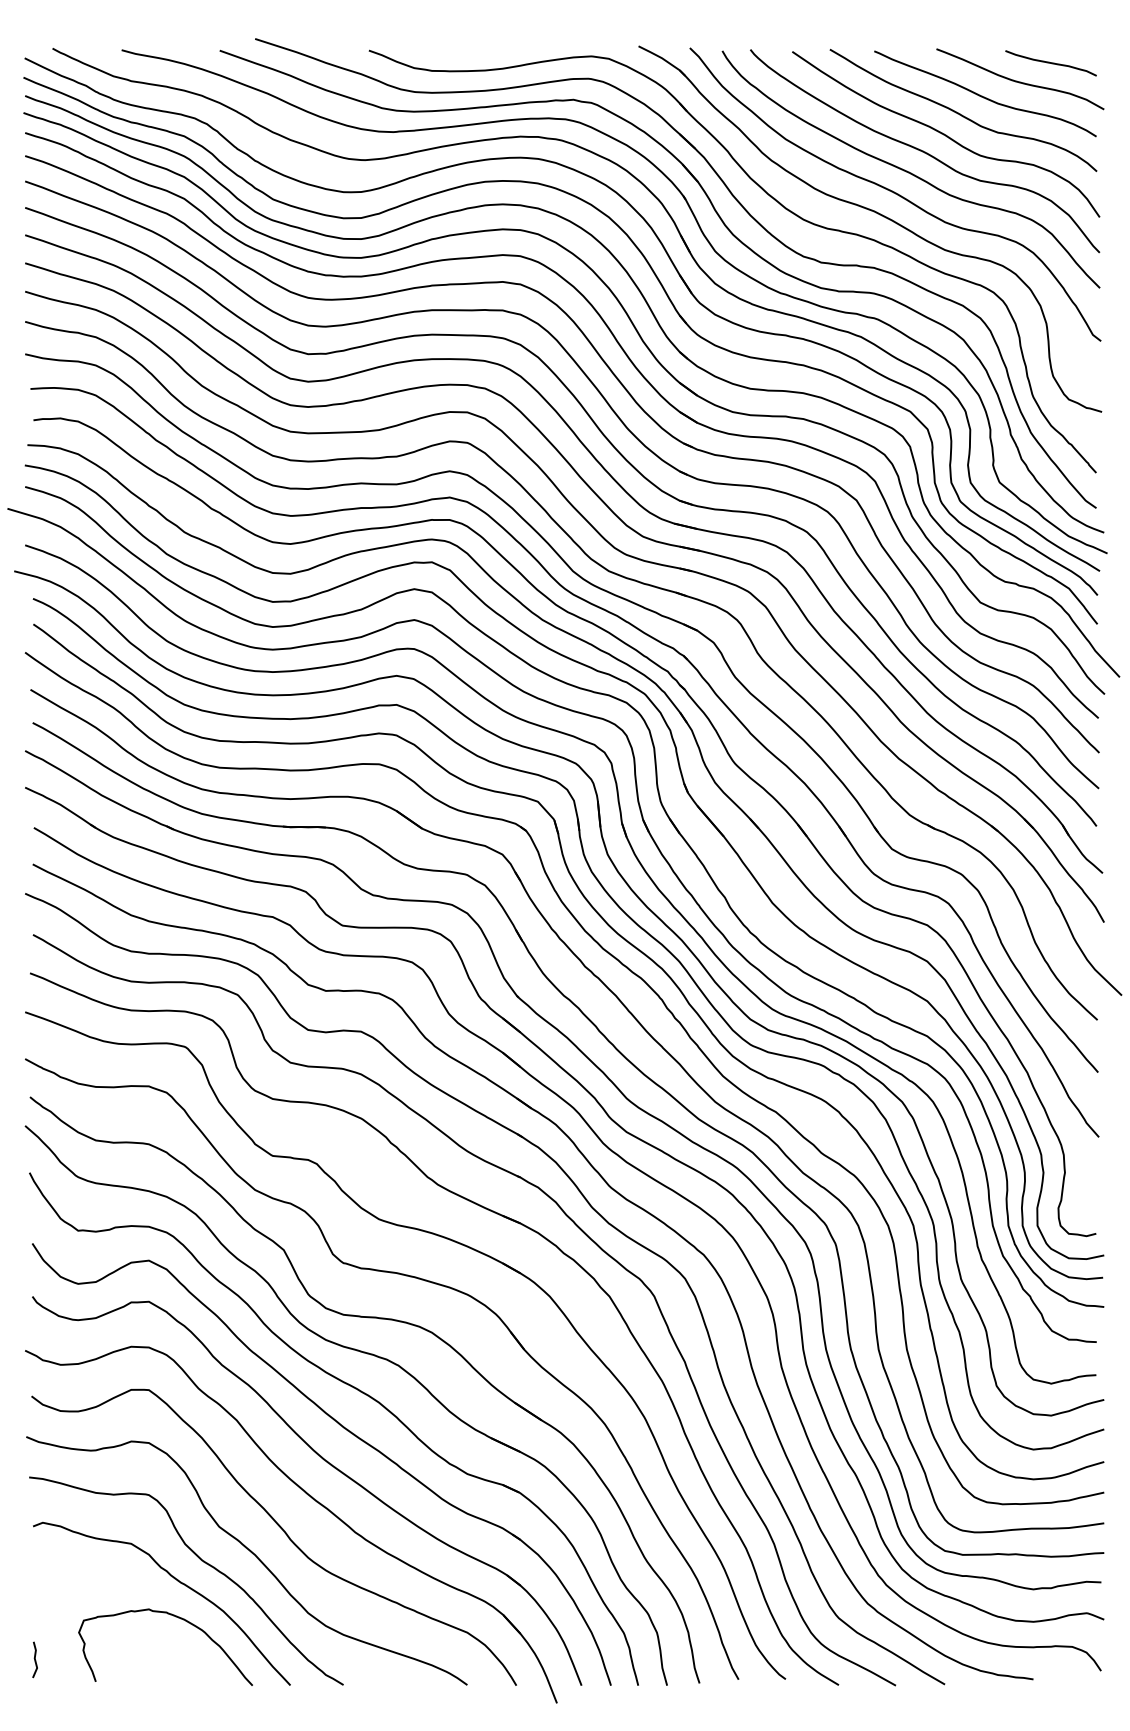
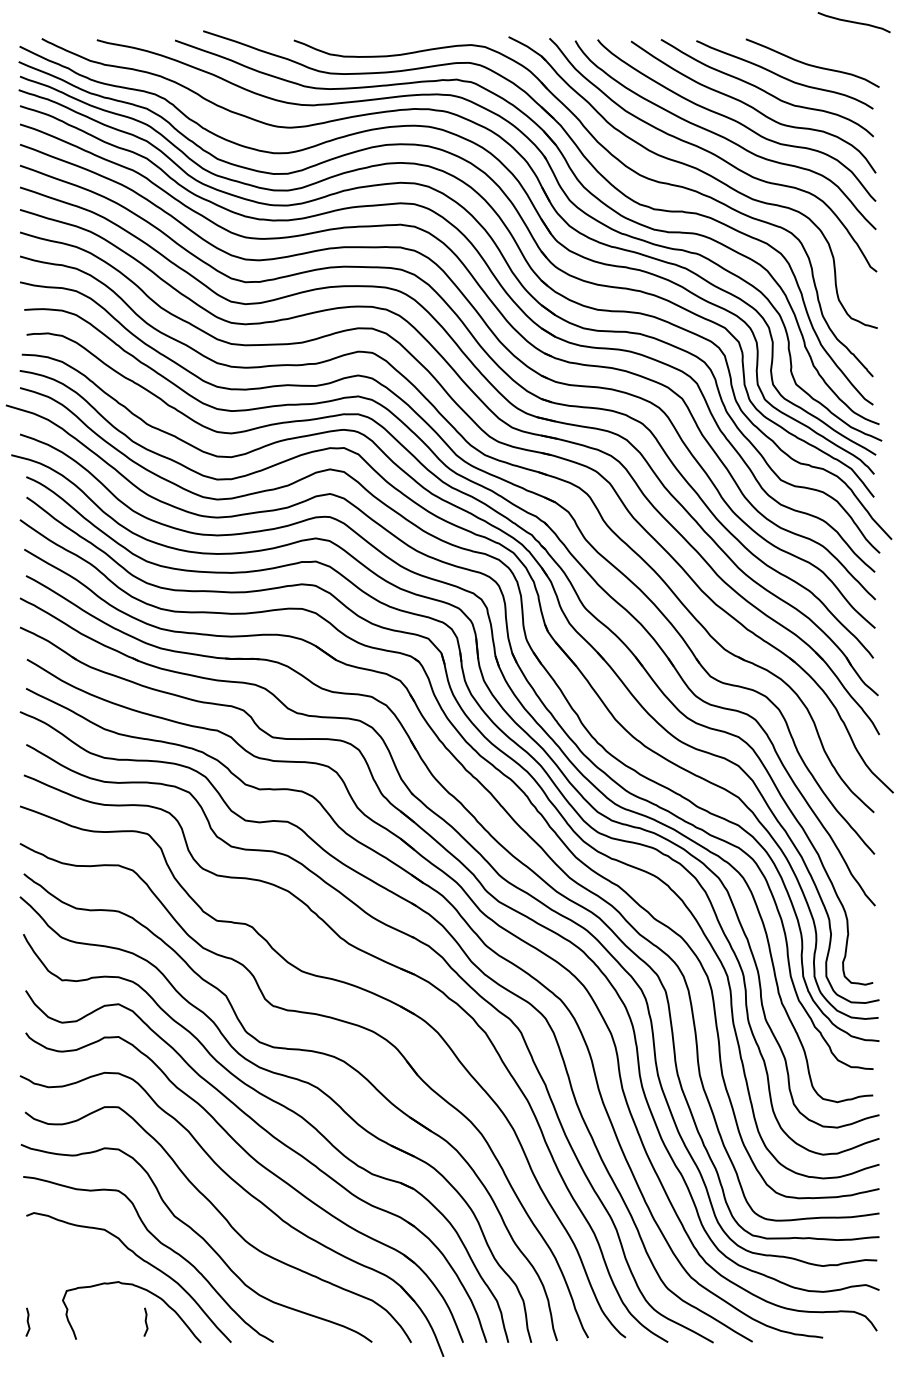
curve: (1050, 63) -> (853, 22), moved
line: (182, 1658) -> (145, 1321), added

